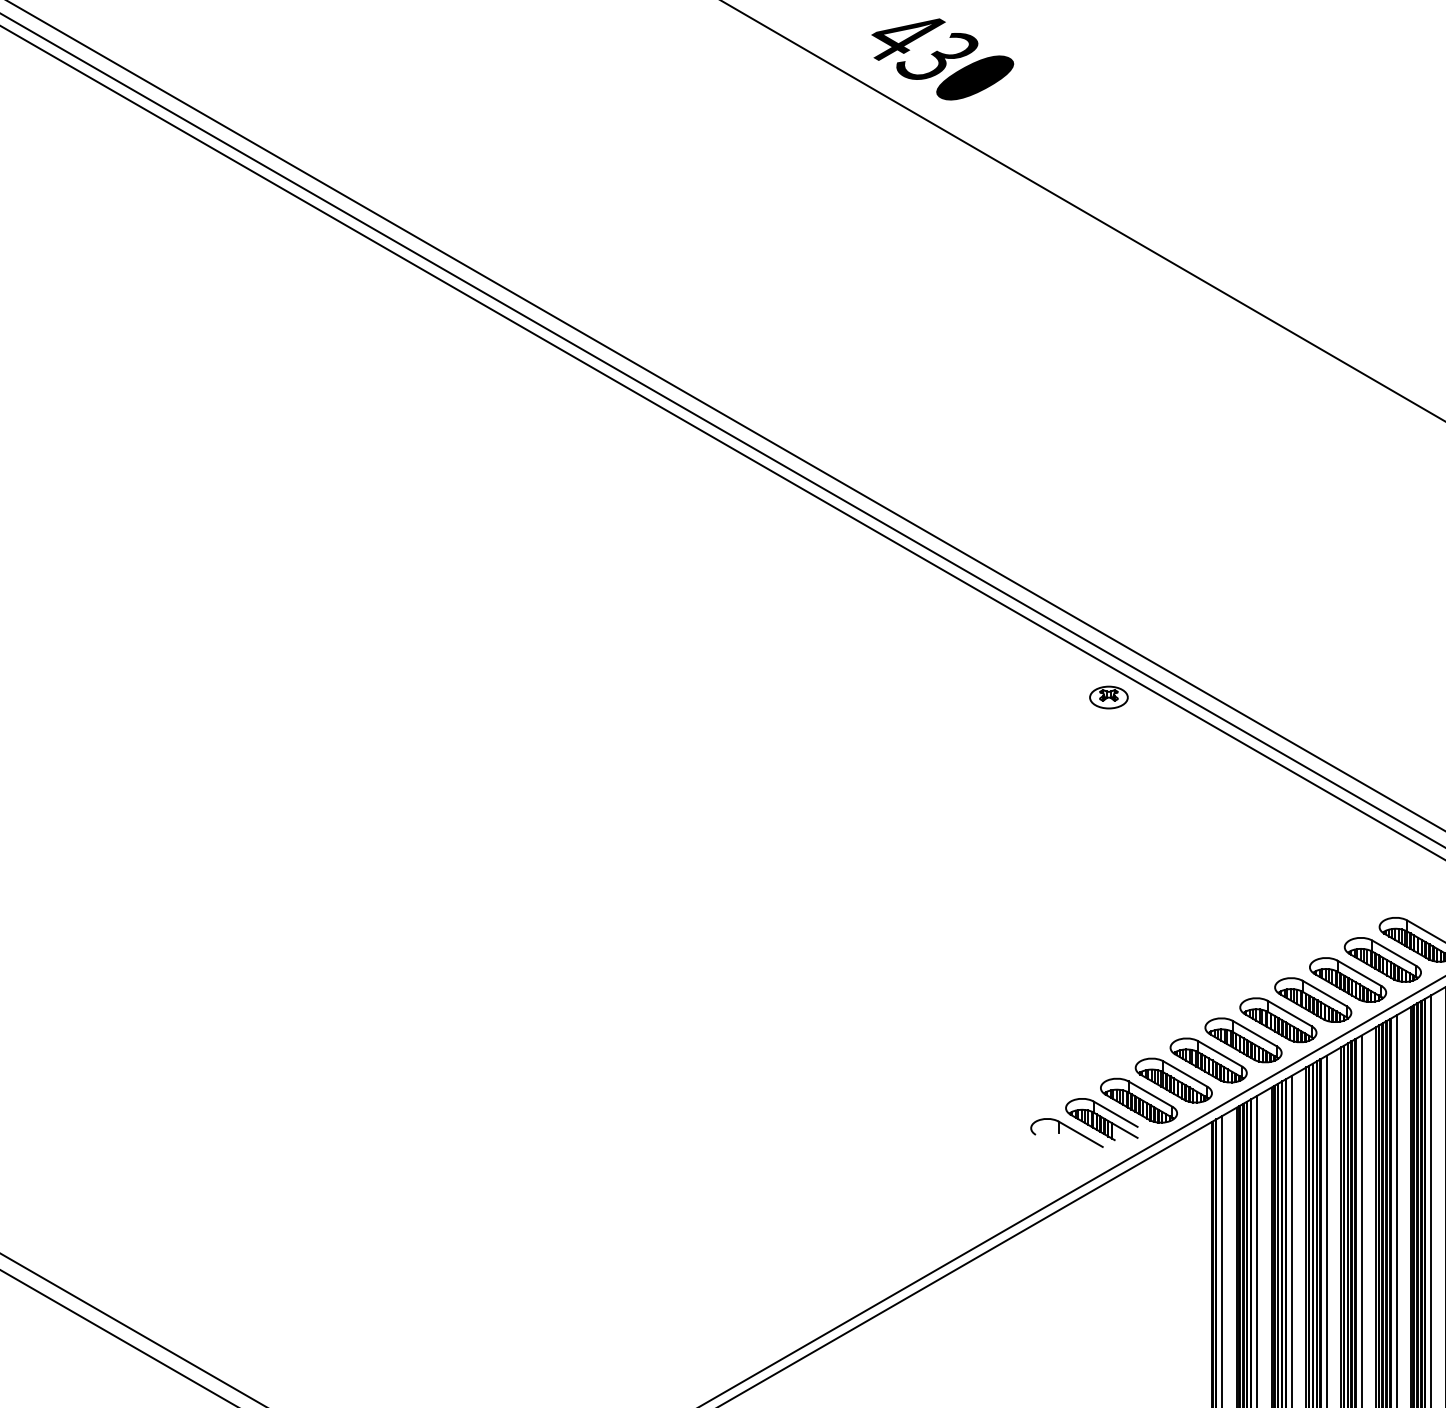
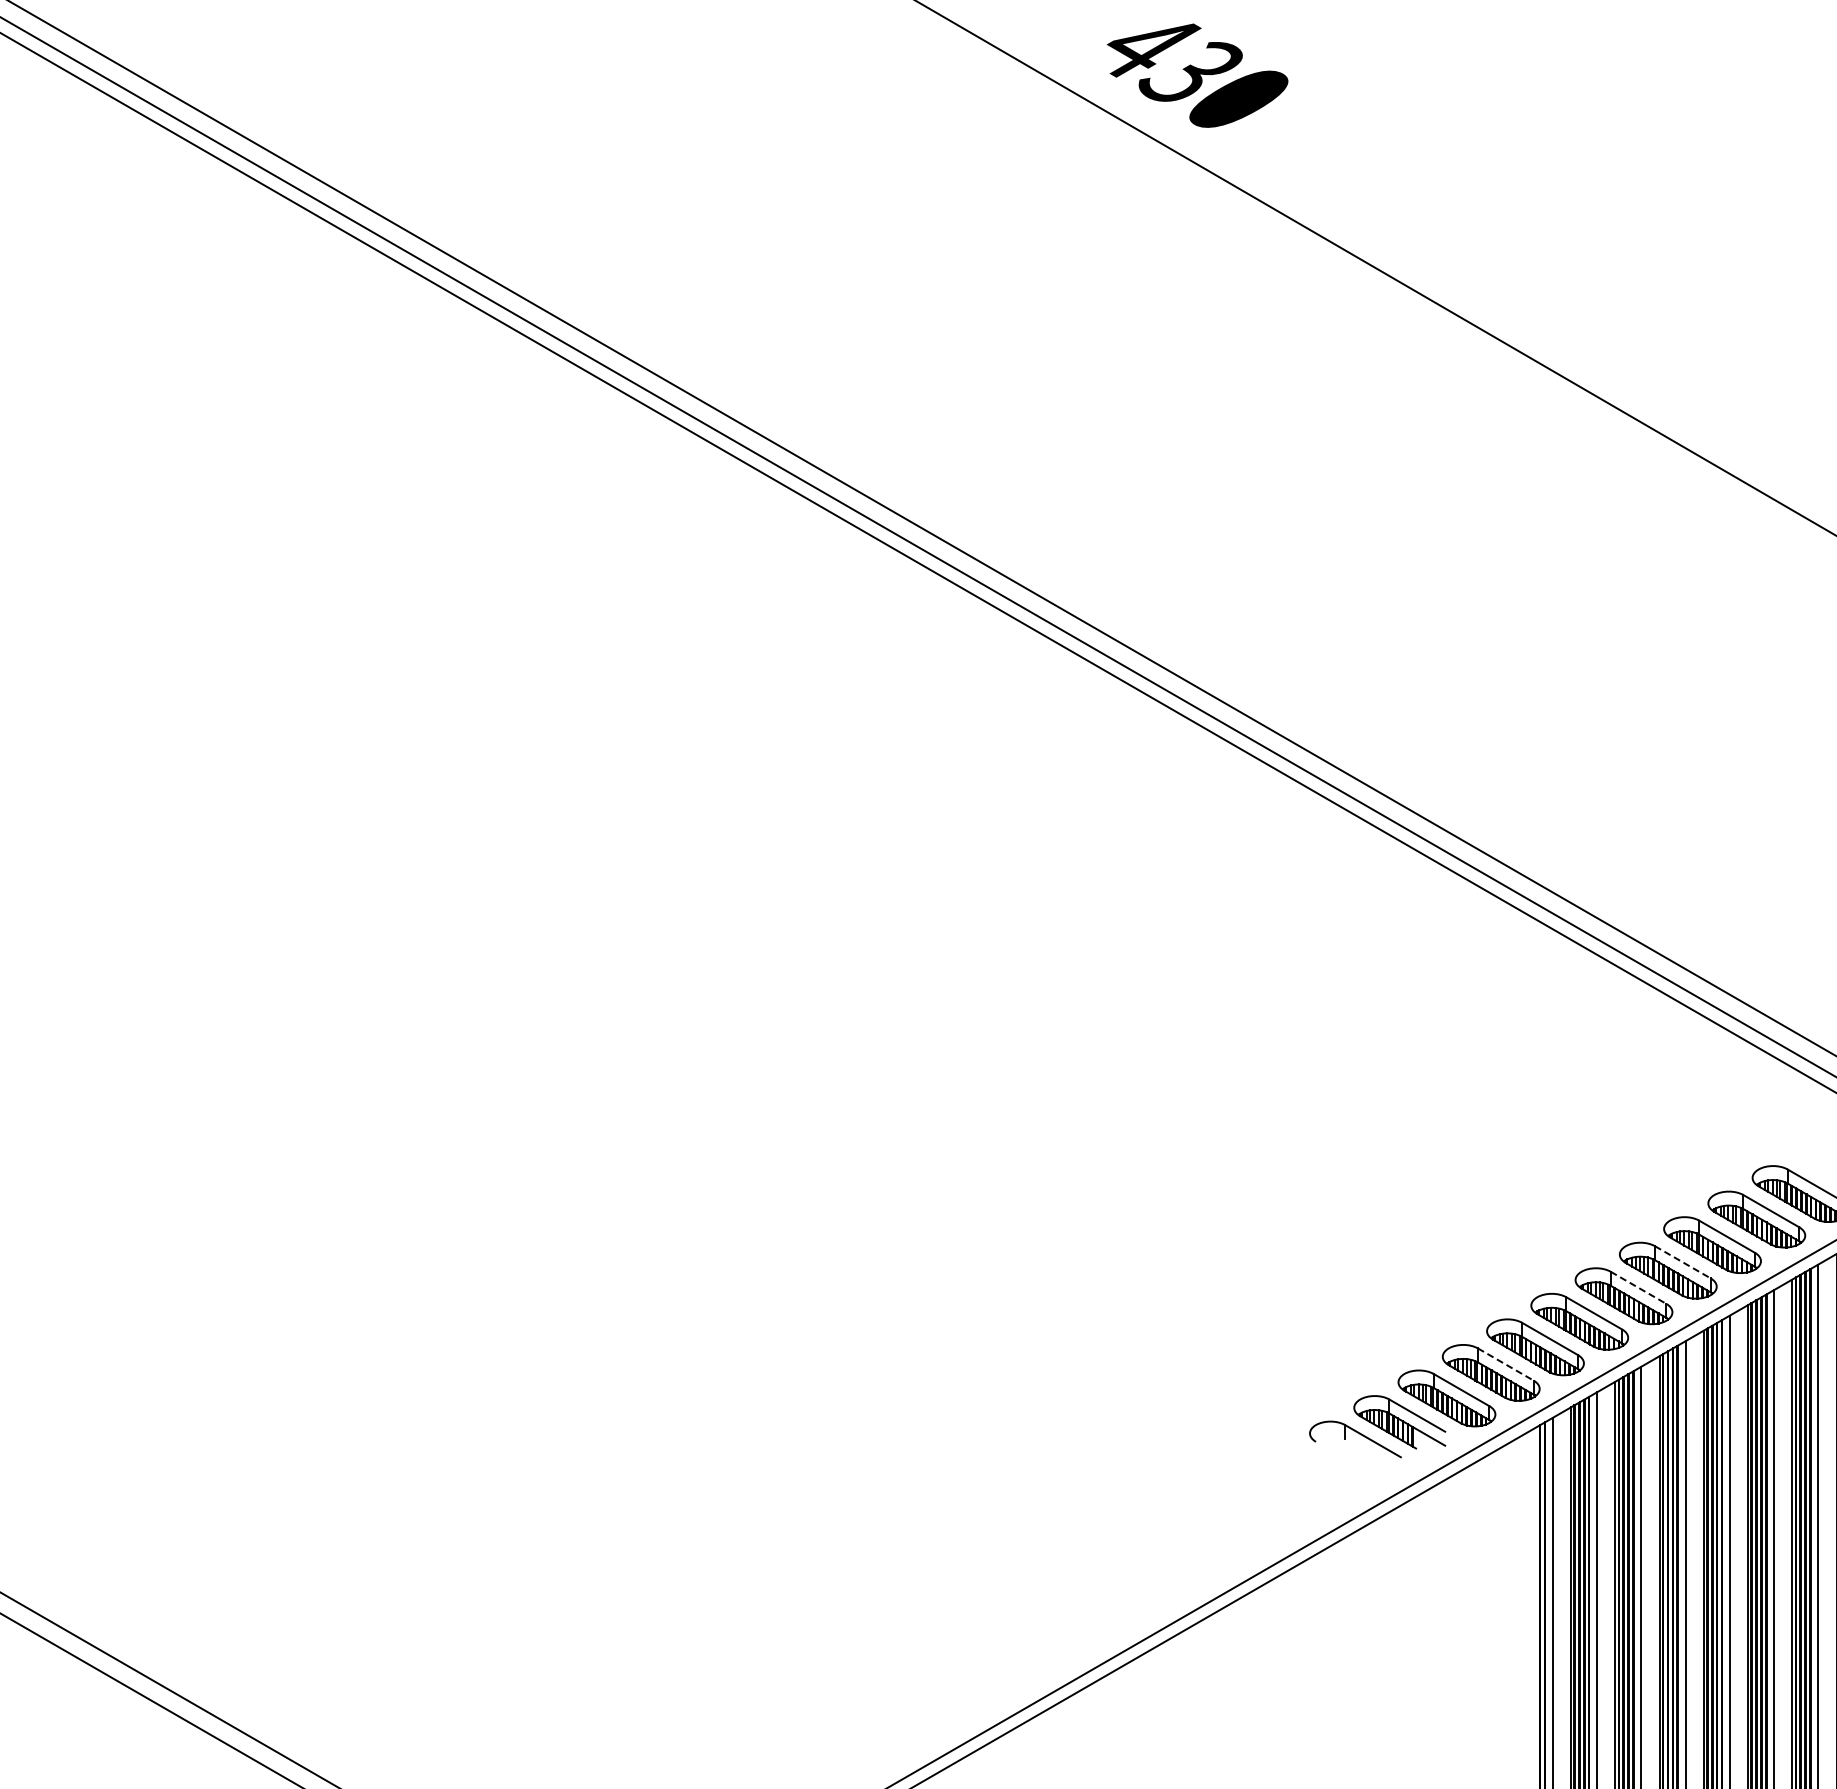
part: (1108, 697) -> (1408, 886), removed
line: (1325, 993) -> (1683, 1262), solid -> dashed
line: (1289, 1014) -> (1638, 1288), solid -> dashed
line: (1185, 1073) -> (1506, 1364), solid -> dashed

